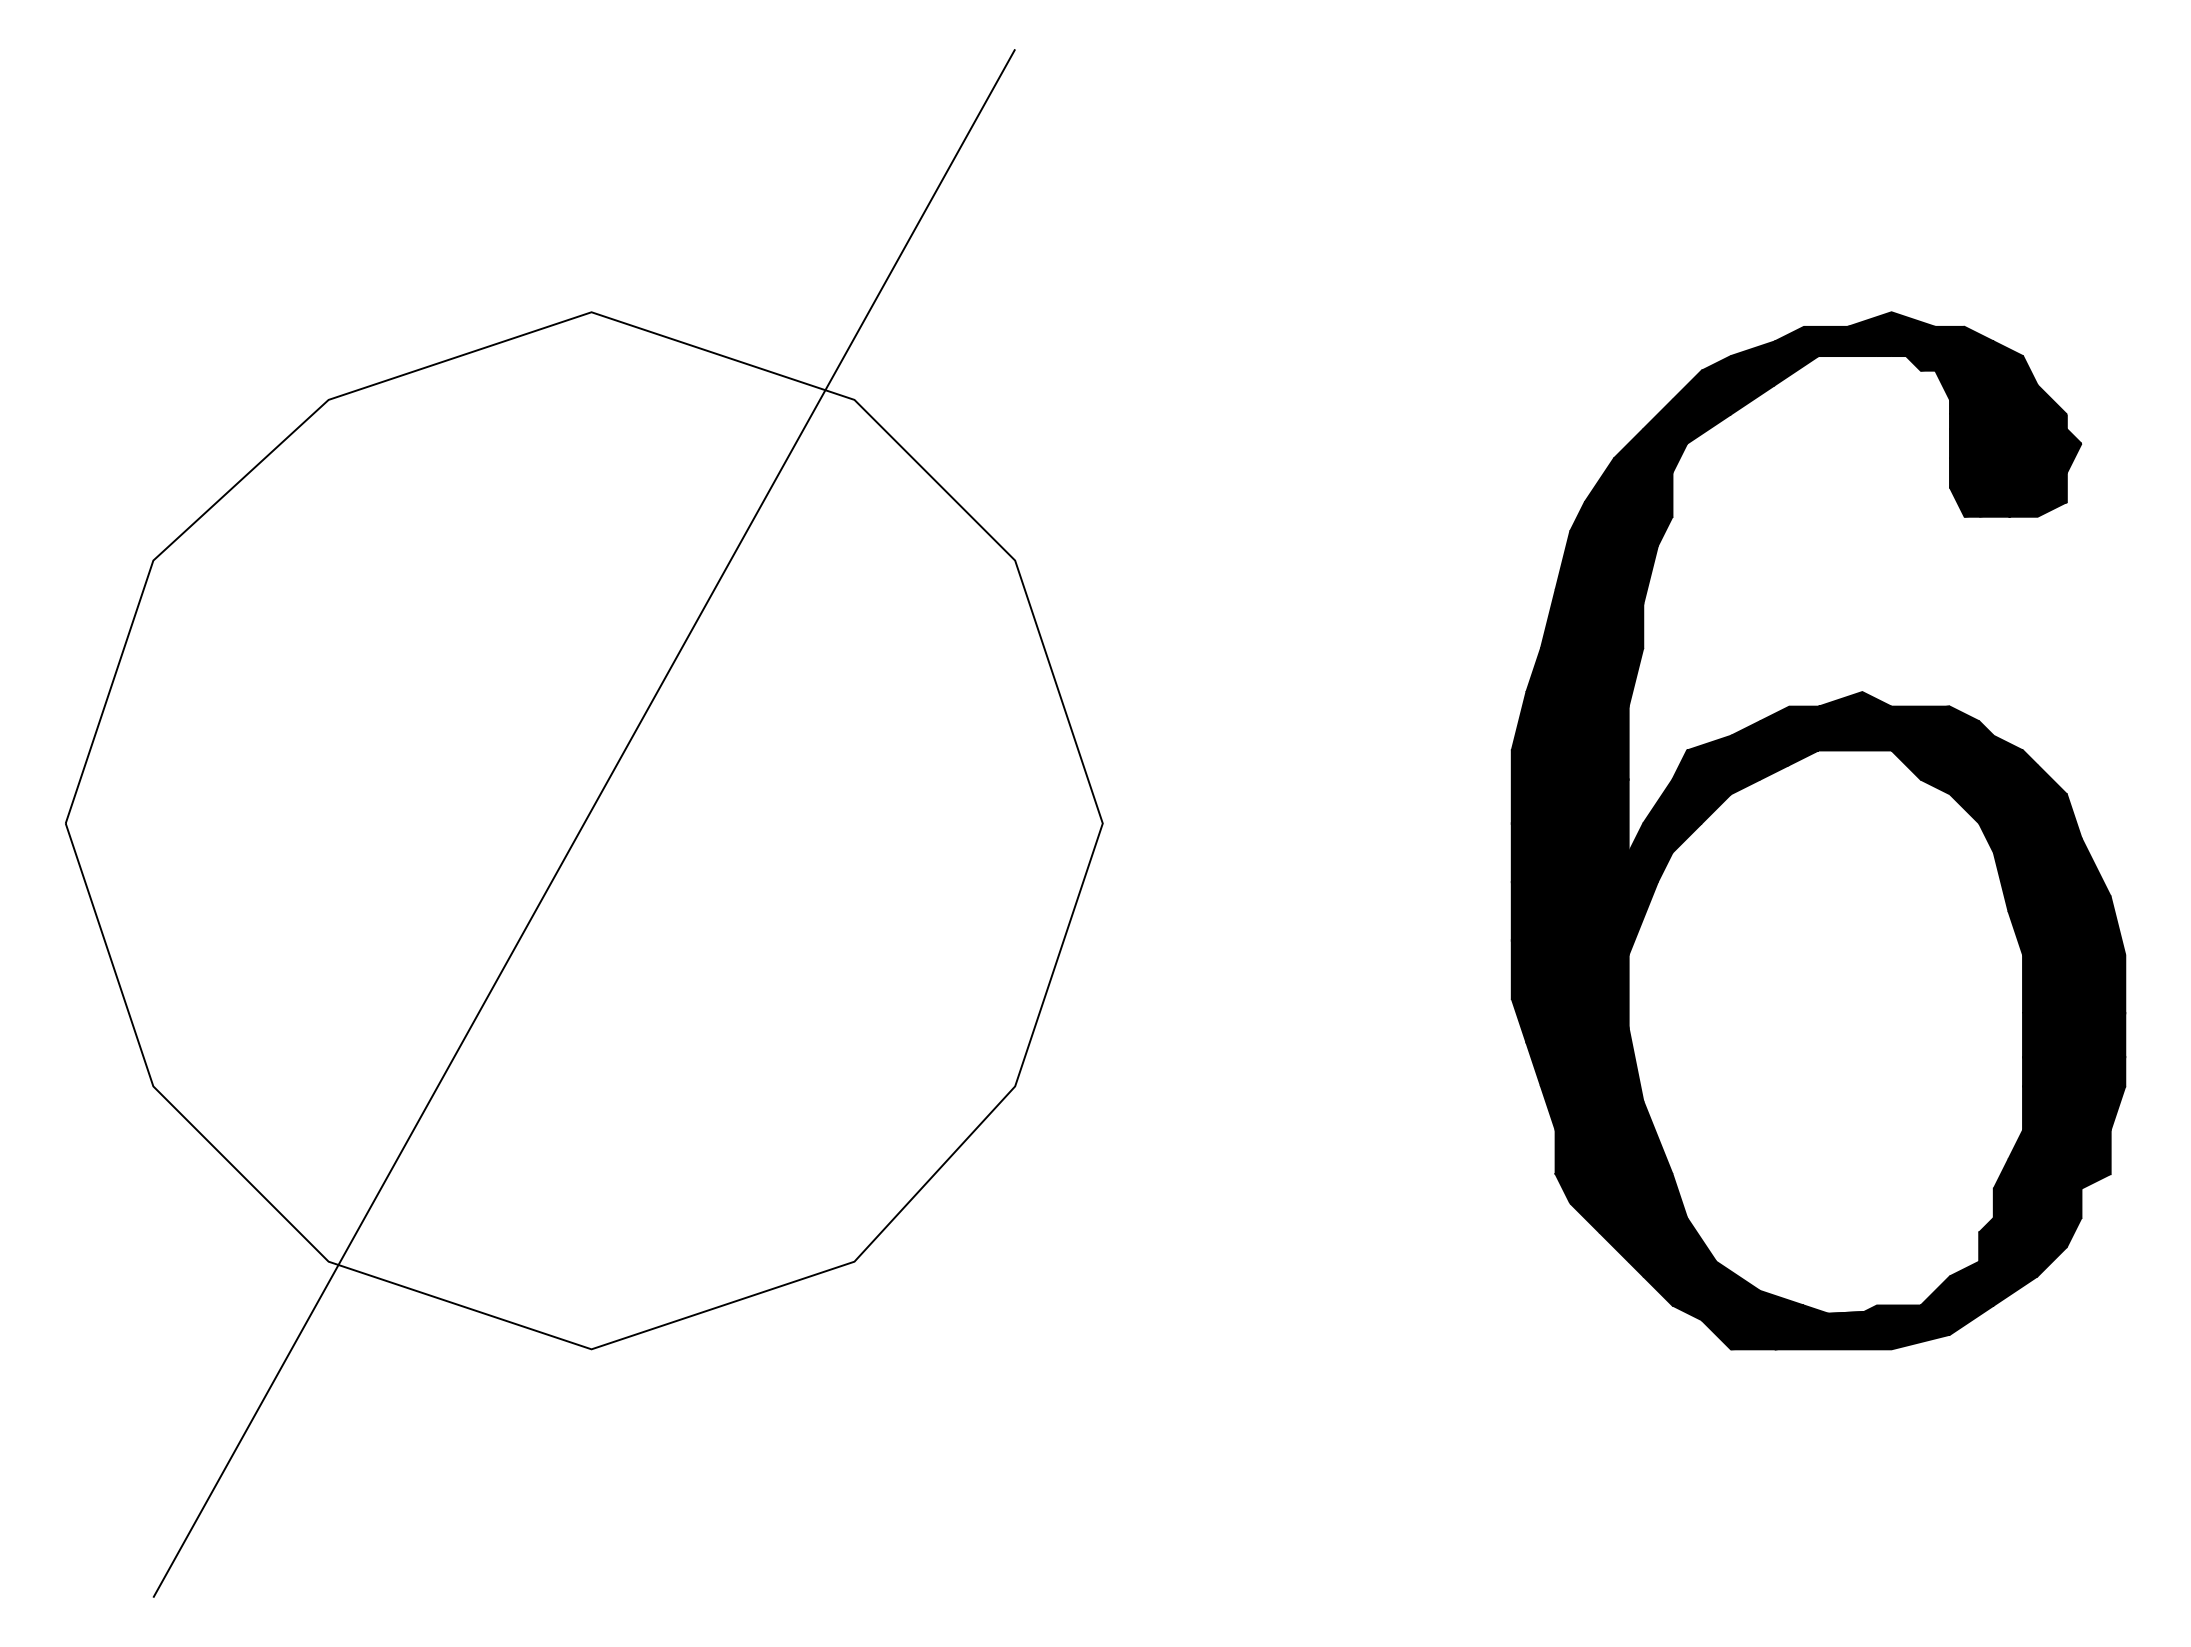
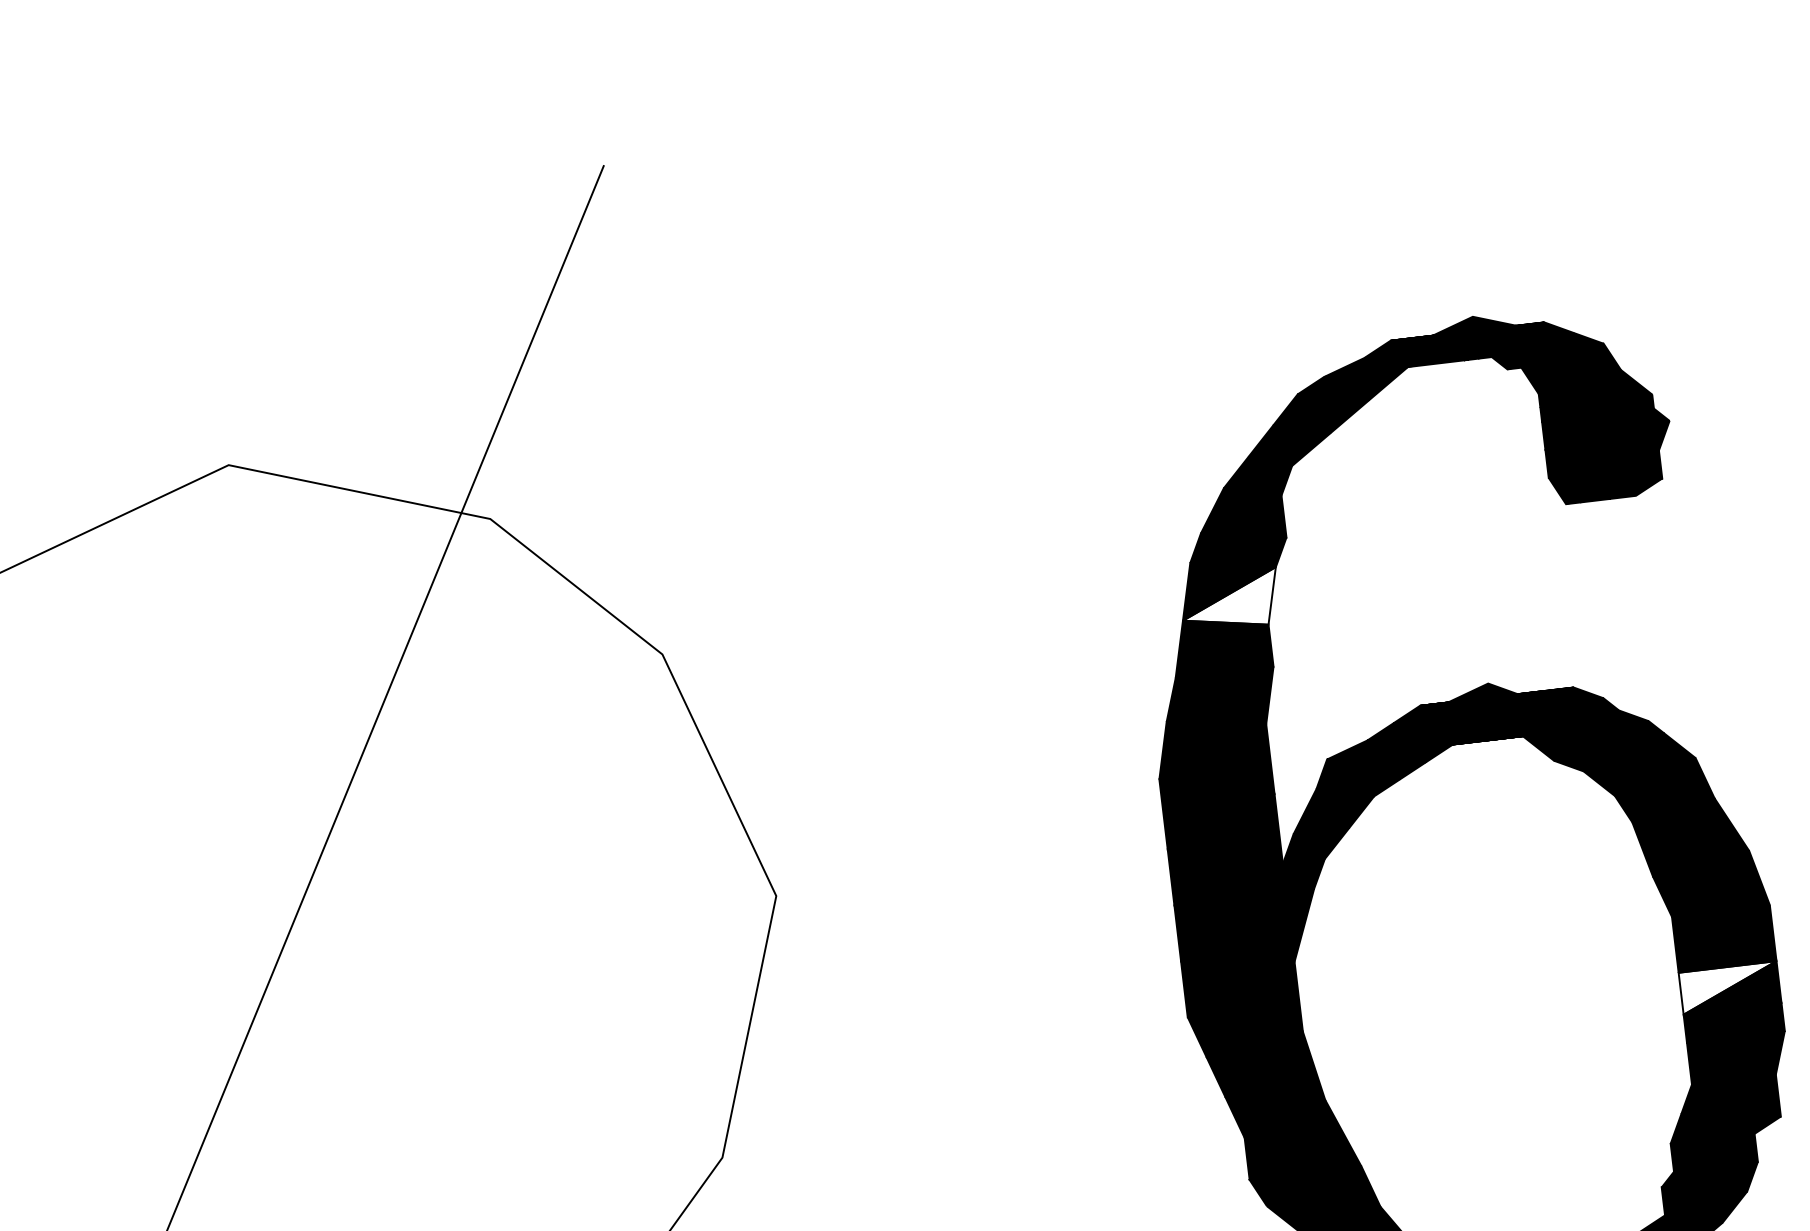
fill: (1606, 574) -> (1229, 600), removed
fill: (2074, 1035) -> (1730, 988), removed

